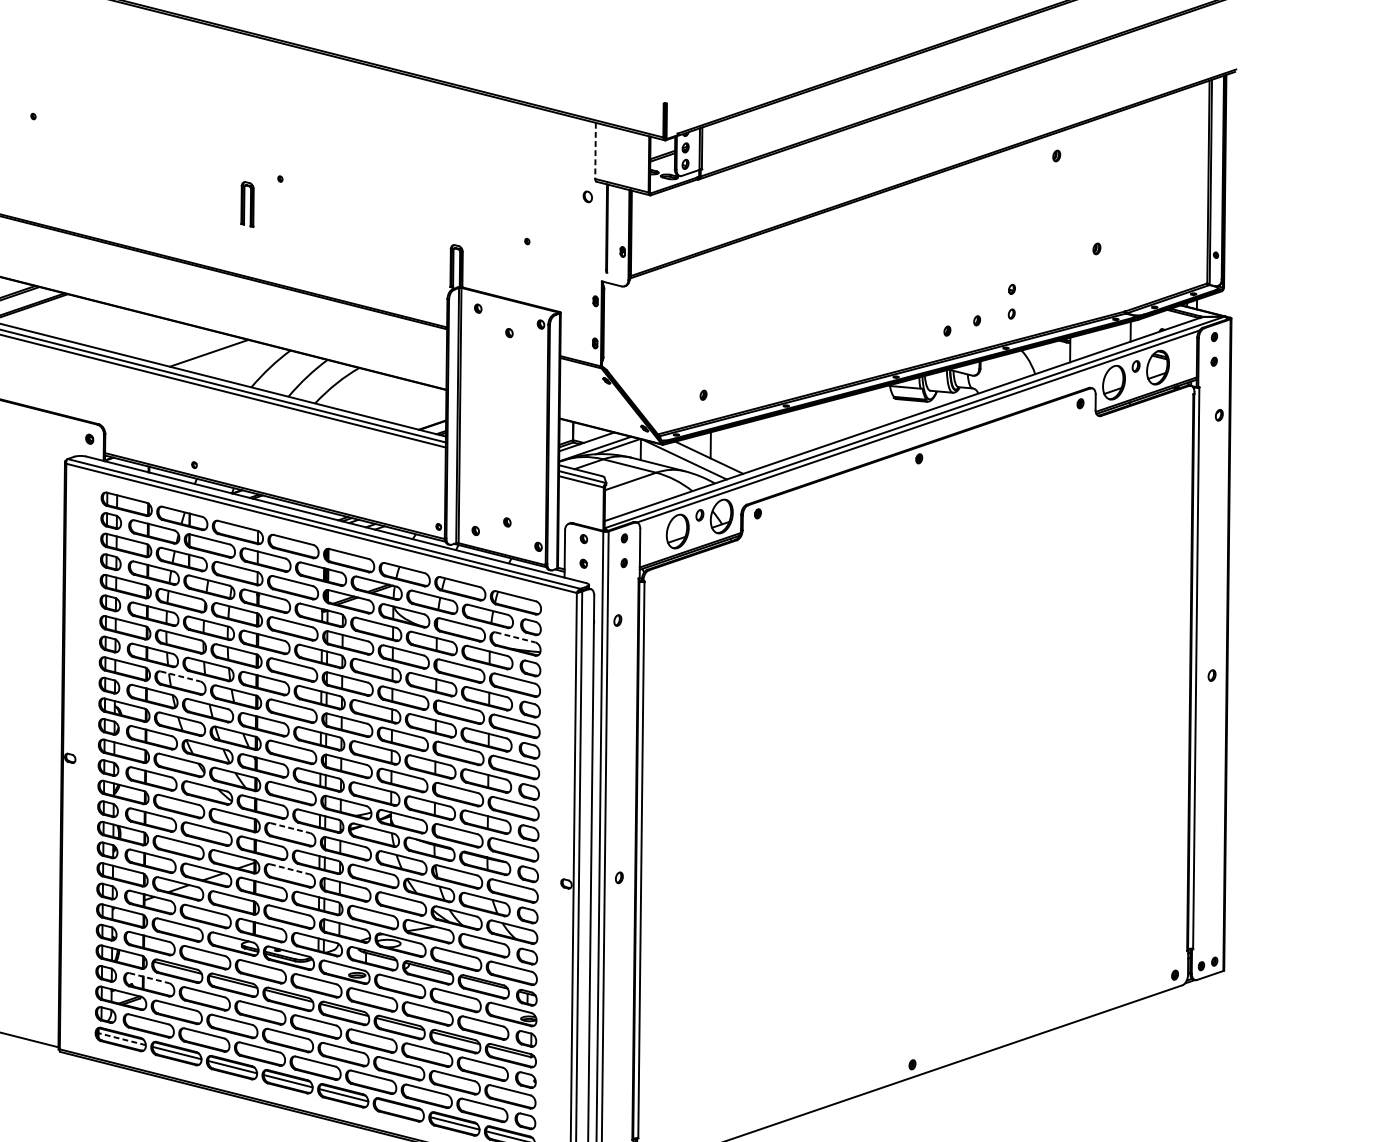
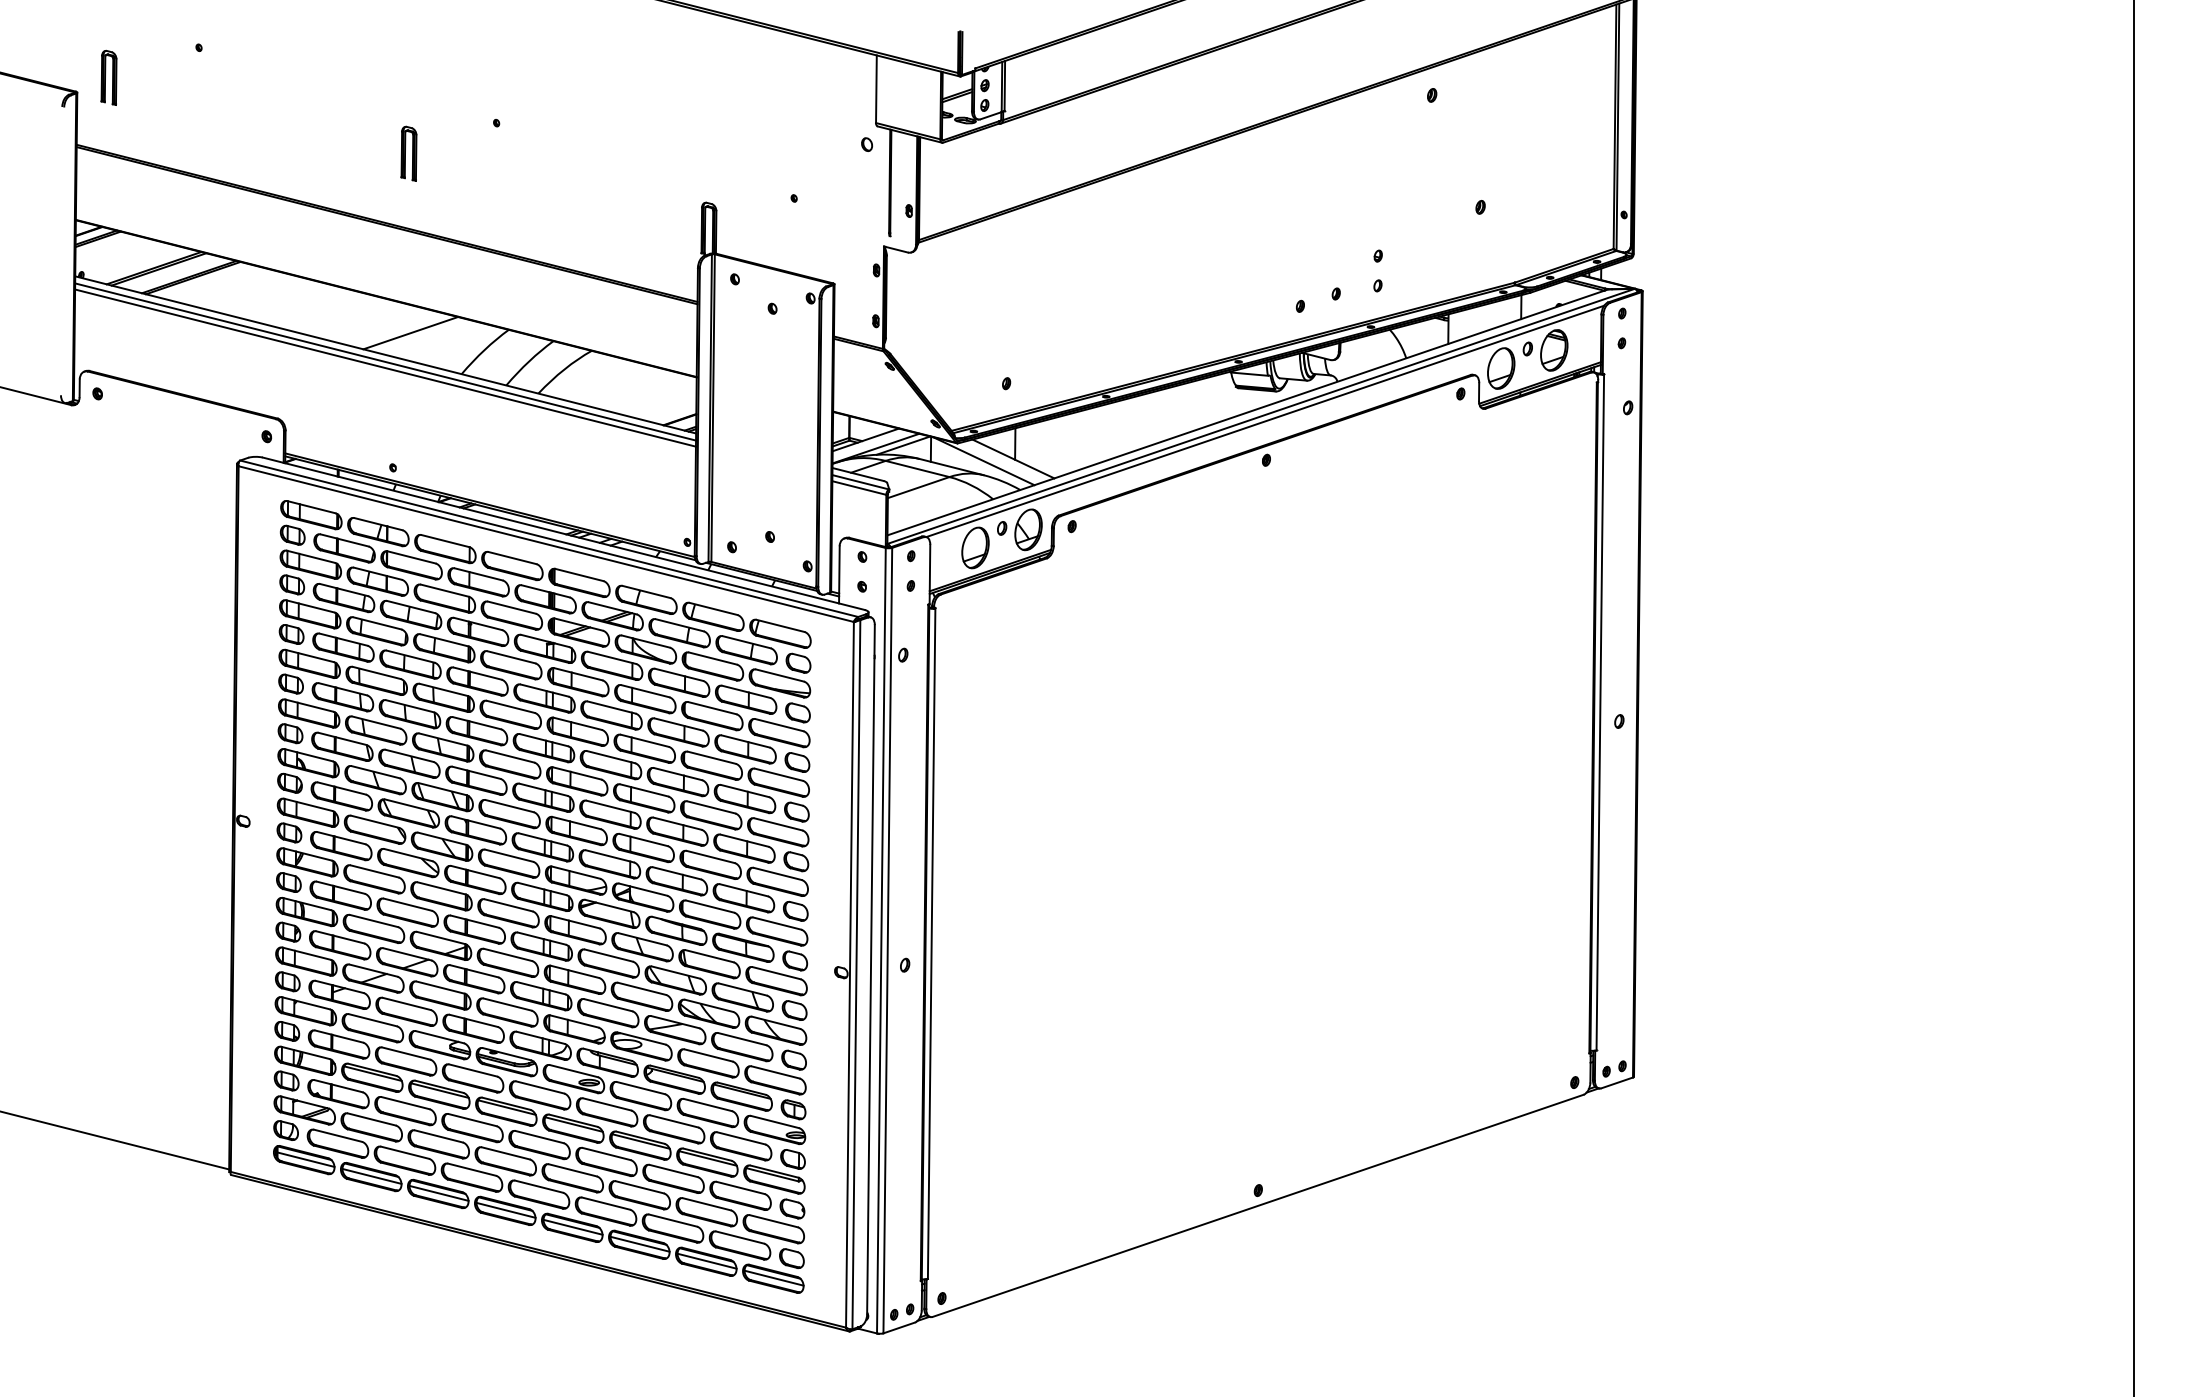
line: (595, 151) -> (876, 89), dashed -> solid
part: (247, 204) -> (408, 153), moved
line: (515, 637) -> (780, 675), dashed -> solid
line: (180, 676) -> (376, 722), dashed -> solid
line: (290, 828) -> (508, 905), dashed -> solid
line: (290, 868) -> (508, 954), dashed -> solid
line: (149, 978) -> (338, 1086), dashed -> solid
line: (121, 1039) -> (305, 1159), dashed -> solid
line: (398, 1108) -> (639, 1243), added

